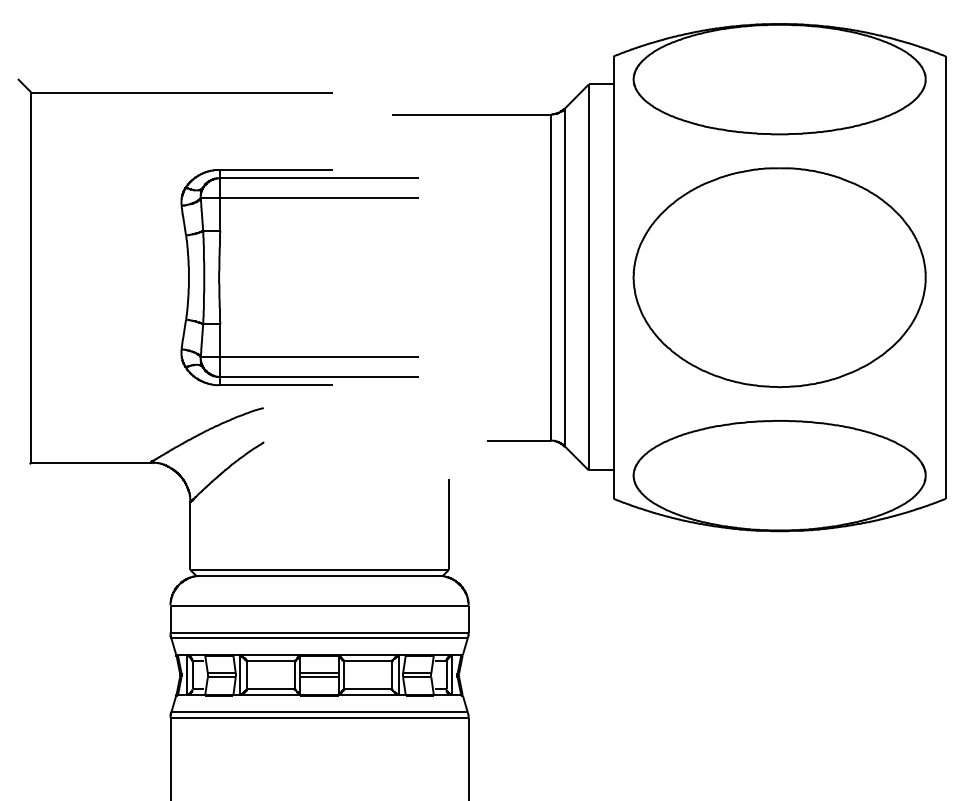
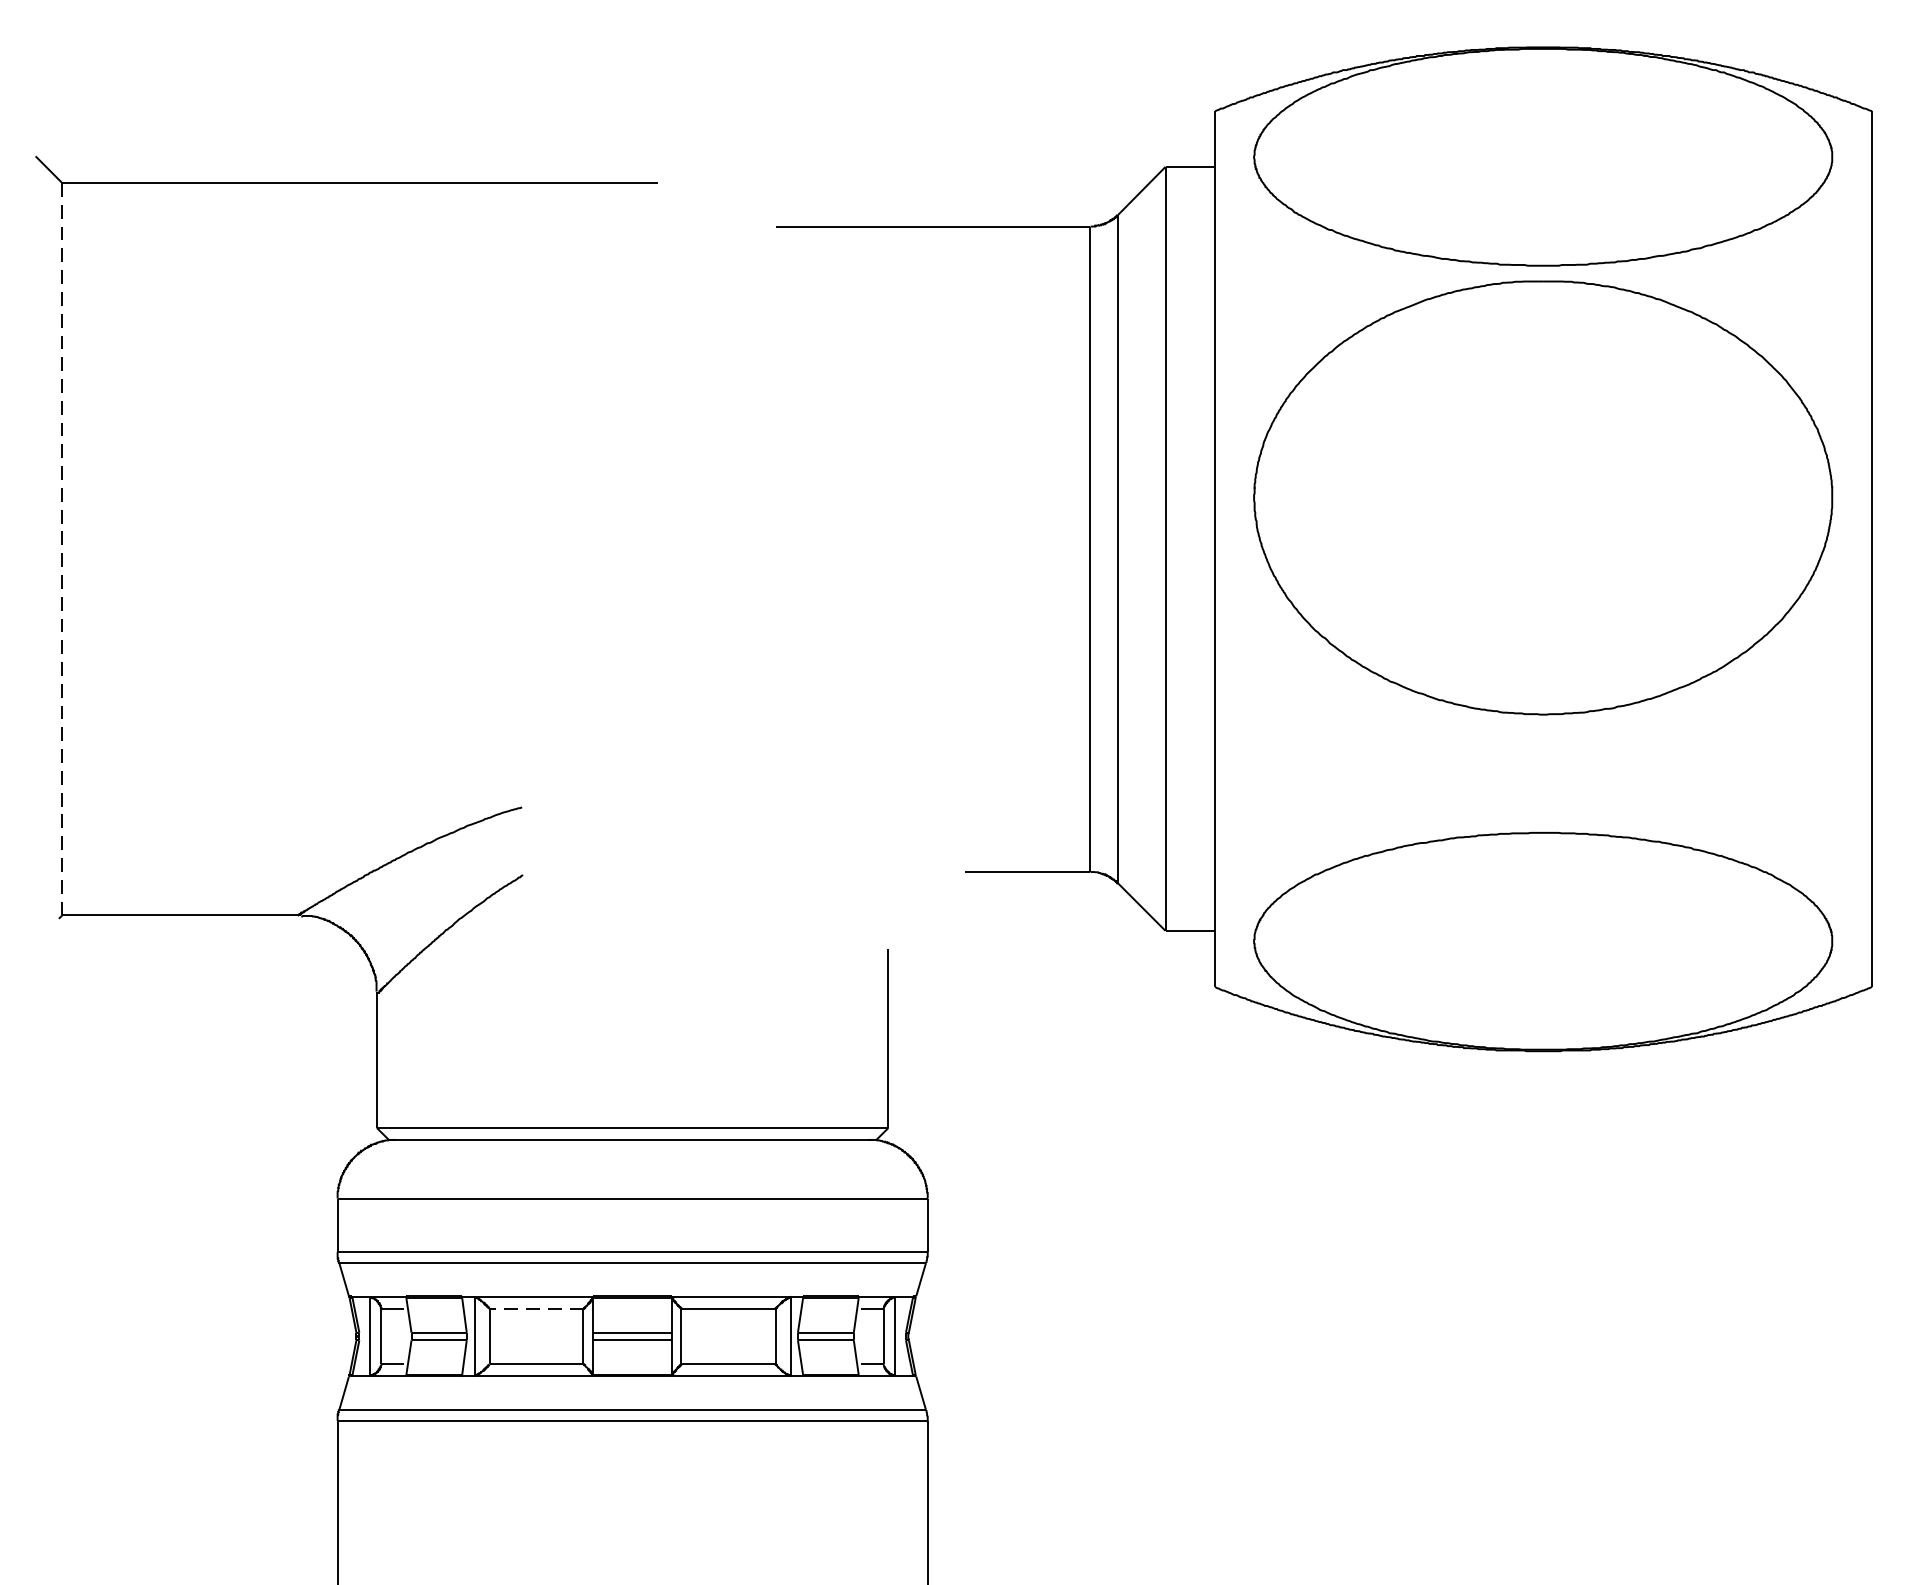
part: (299, 198) -> (592, 392), removed
part: (779, 277) -> (1542, 497), moved
line: (31, 278) -> (62, 551), solid -> dashed
line: (270, 661) -> (535, 1309), solid -> dashed

